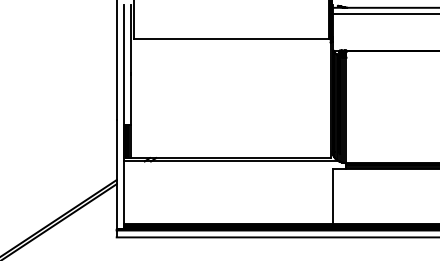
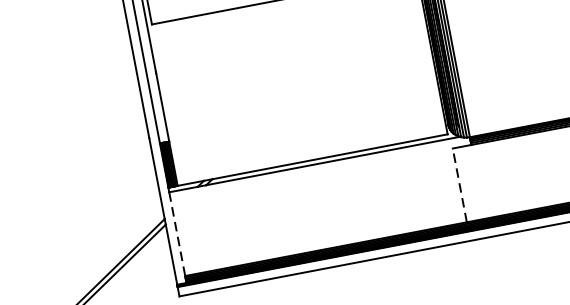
line: (123, 193) -> (177, 235), solid -> dashed
line: (332, 195) -> (459, 184), solid -> dashed

